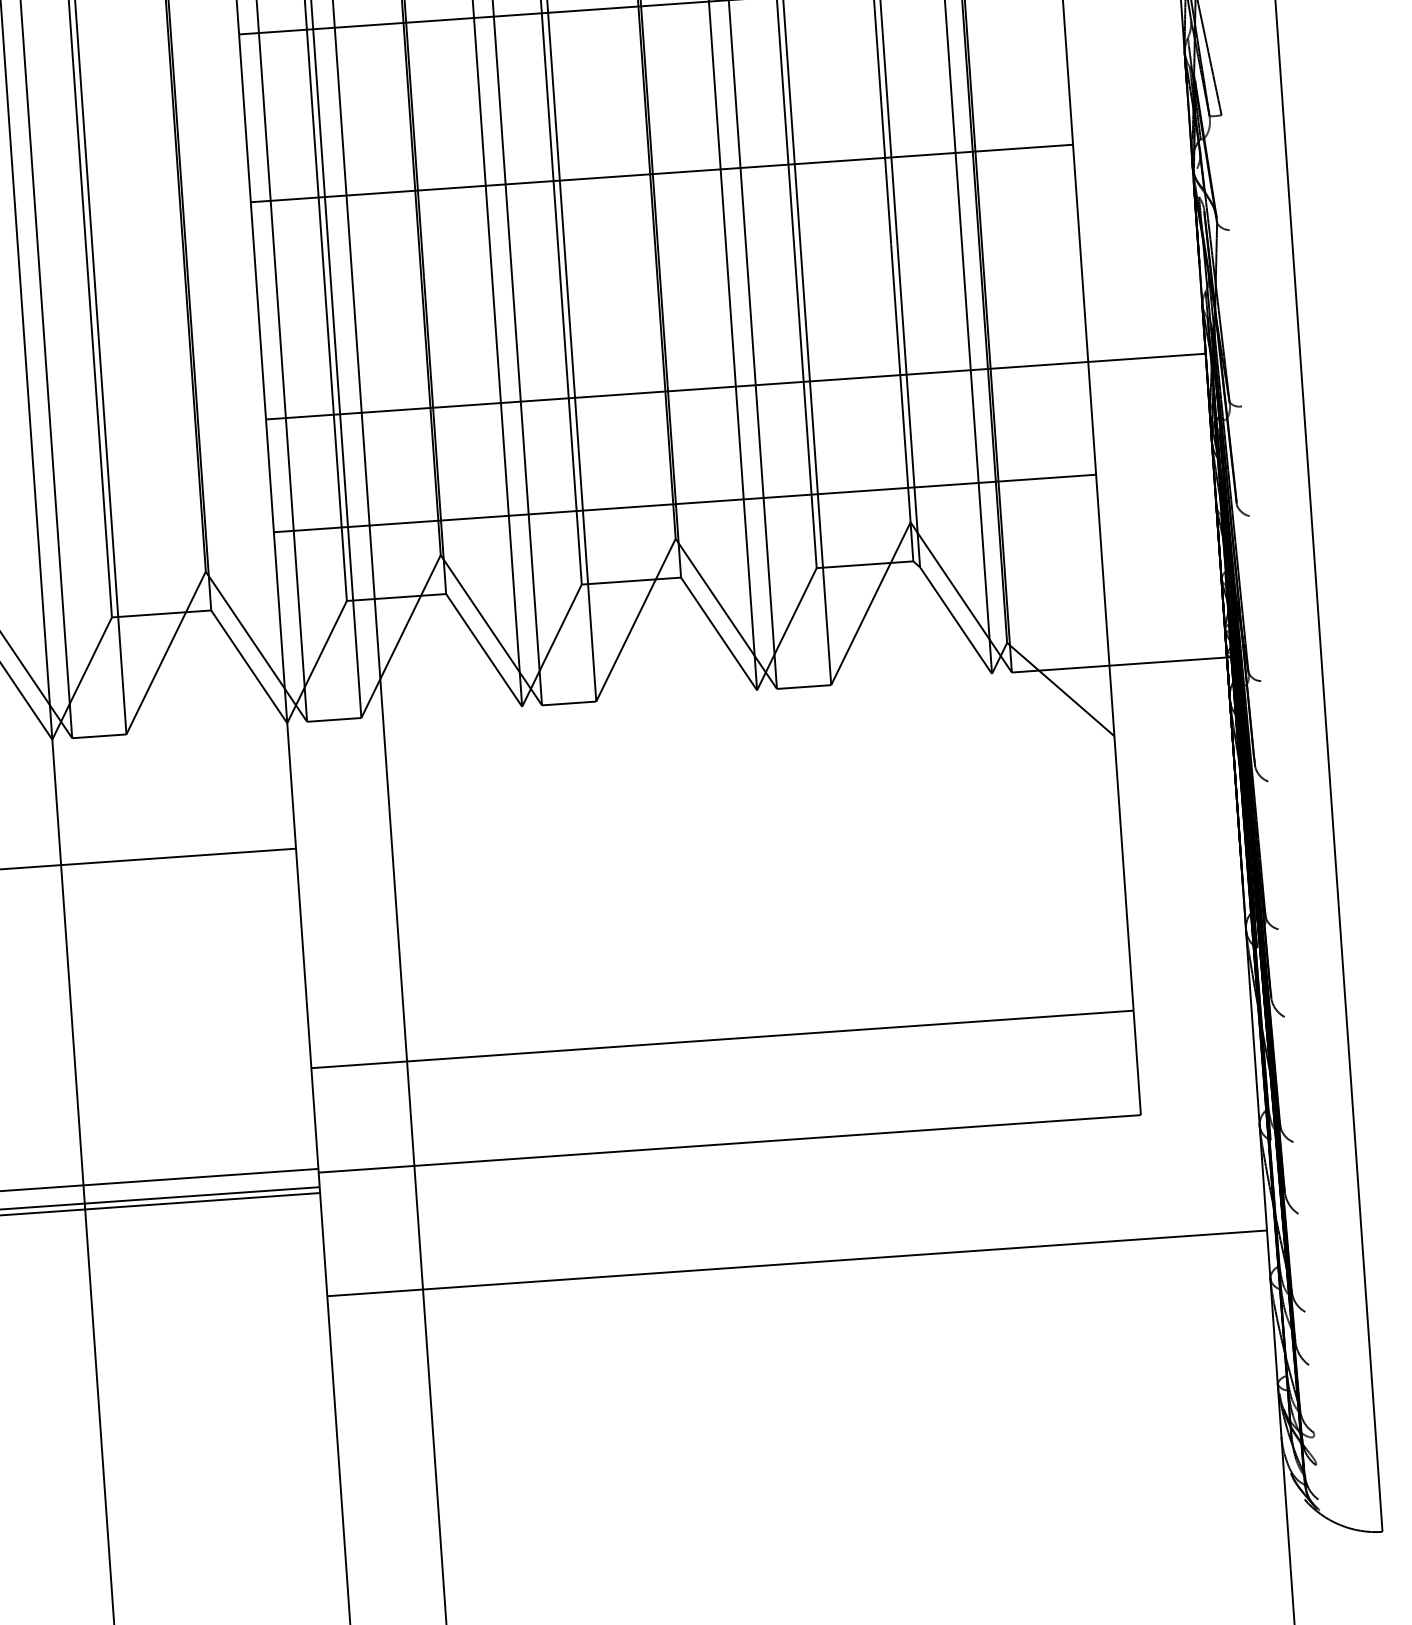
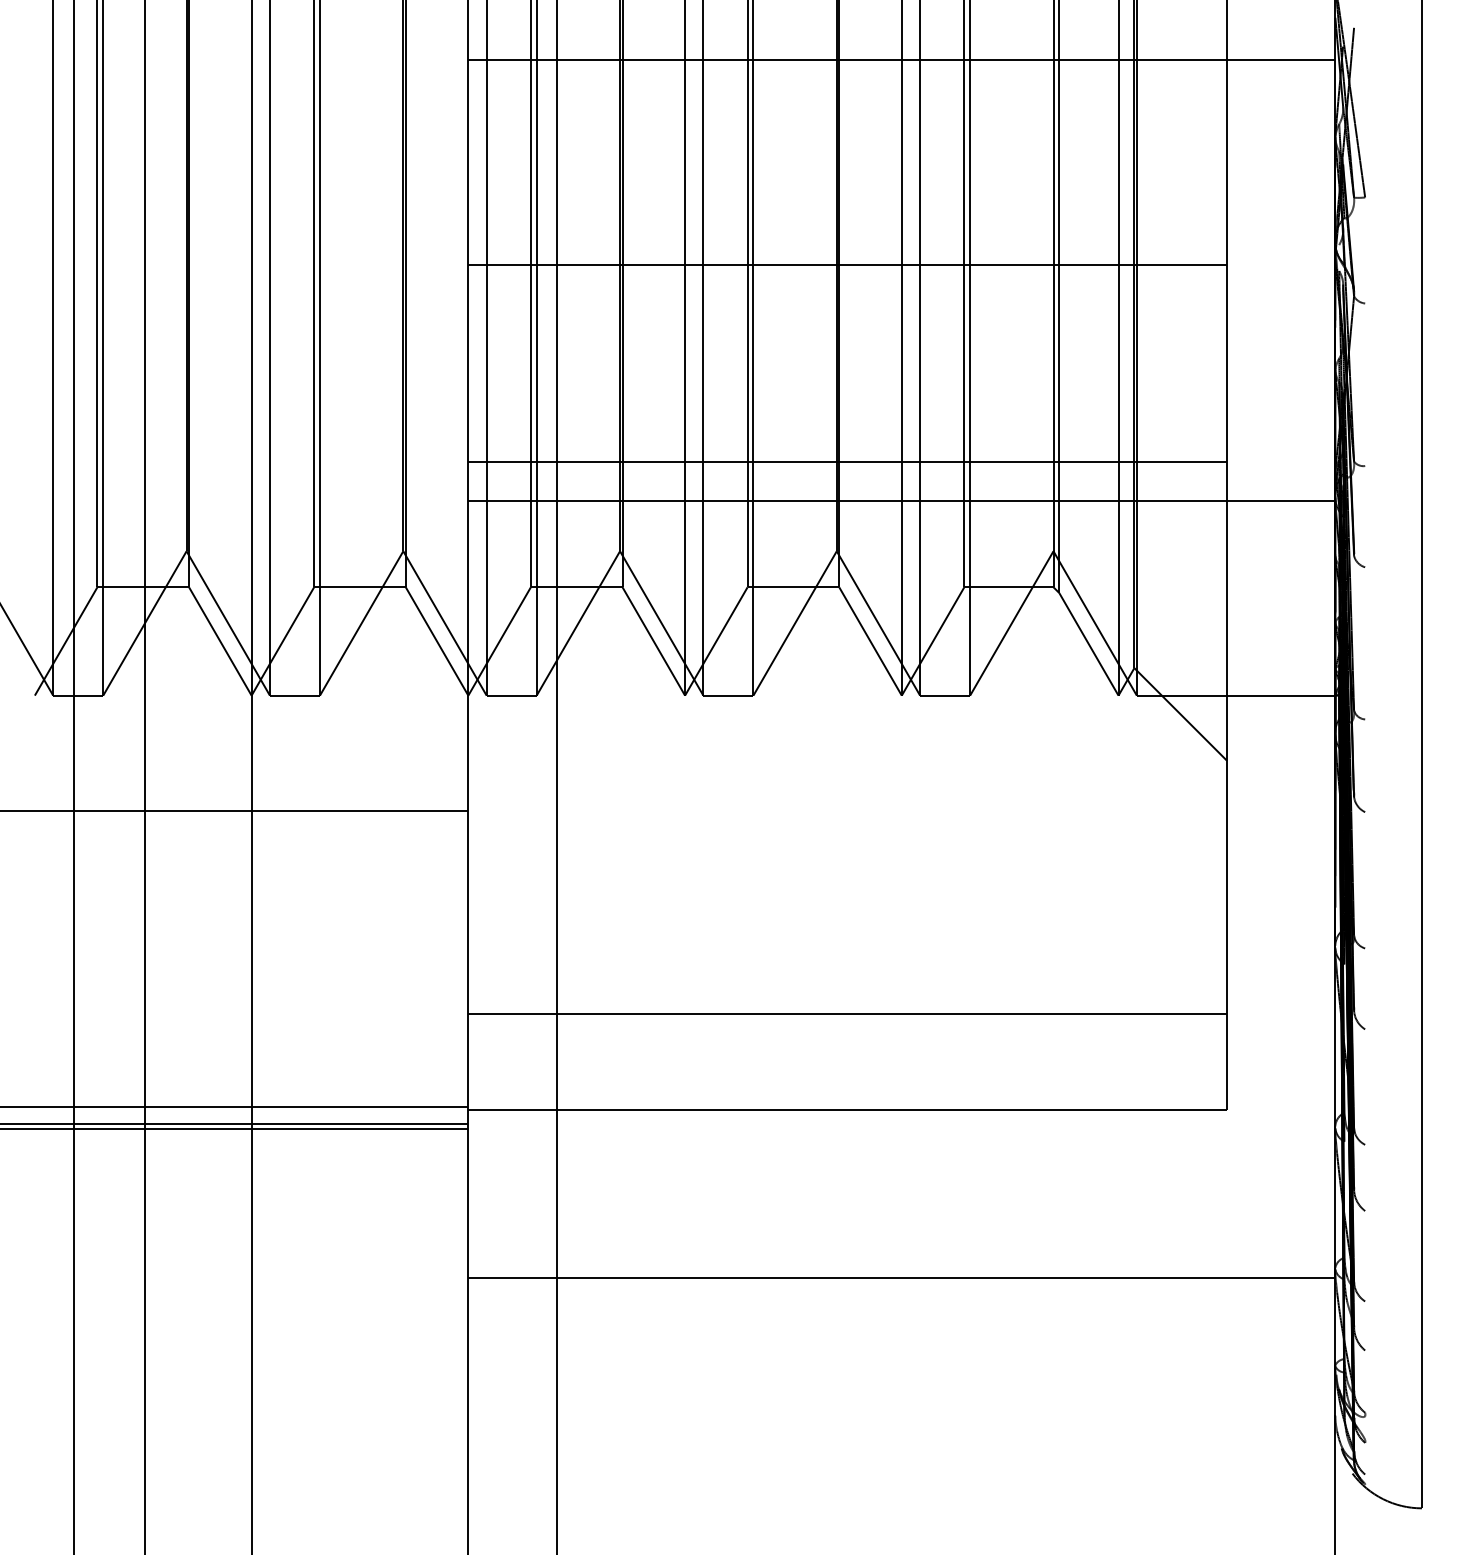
line: (661, 174) -> (847, 265), moved
line: (735, 386) -> (901, 501), moved
line: (684, 503) -> (847, 462), moved
line: (796, 1263) -> (901, 1278), moved

